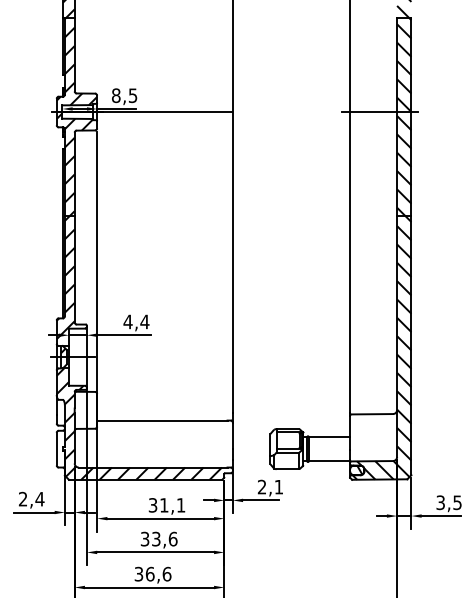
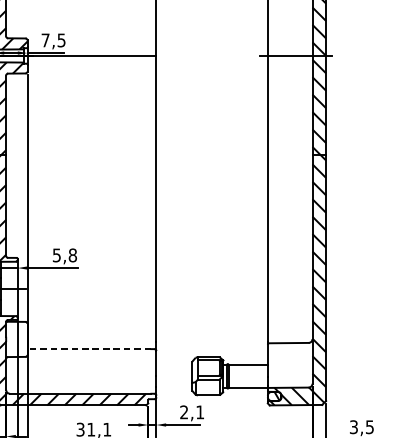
text: (116, 95) -> (45, 40), 8,5 -> 7,5
text: (136, 321) -> (64, 254), 4,4 -> 5,8
line: (161, 420) -> (88, 349), solid -> dashed

